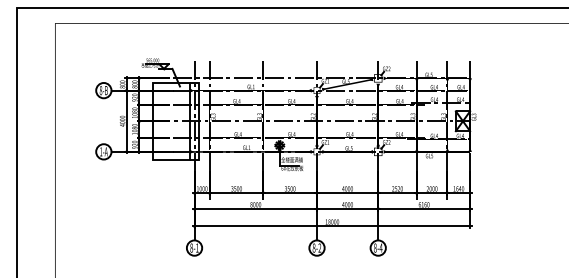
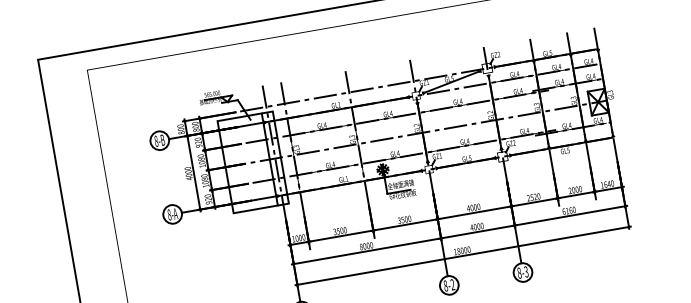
text: (101, 151) -> (169, 214), 1-A -> 8-A
text: (380, 247) -> (525, 271), 8-4 -> 8-3

